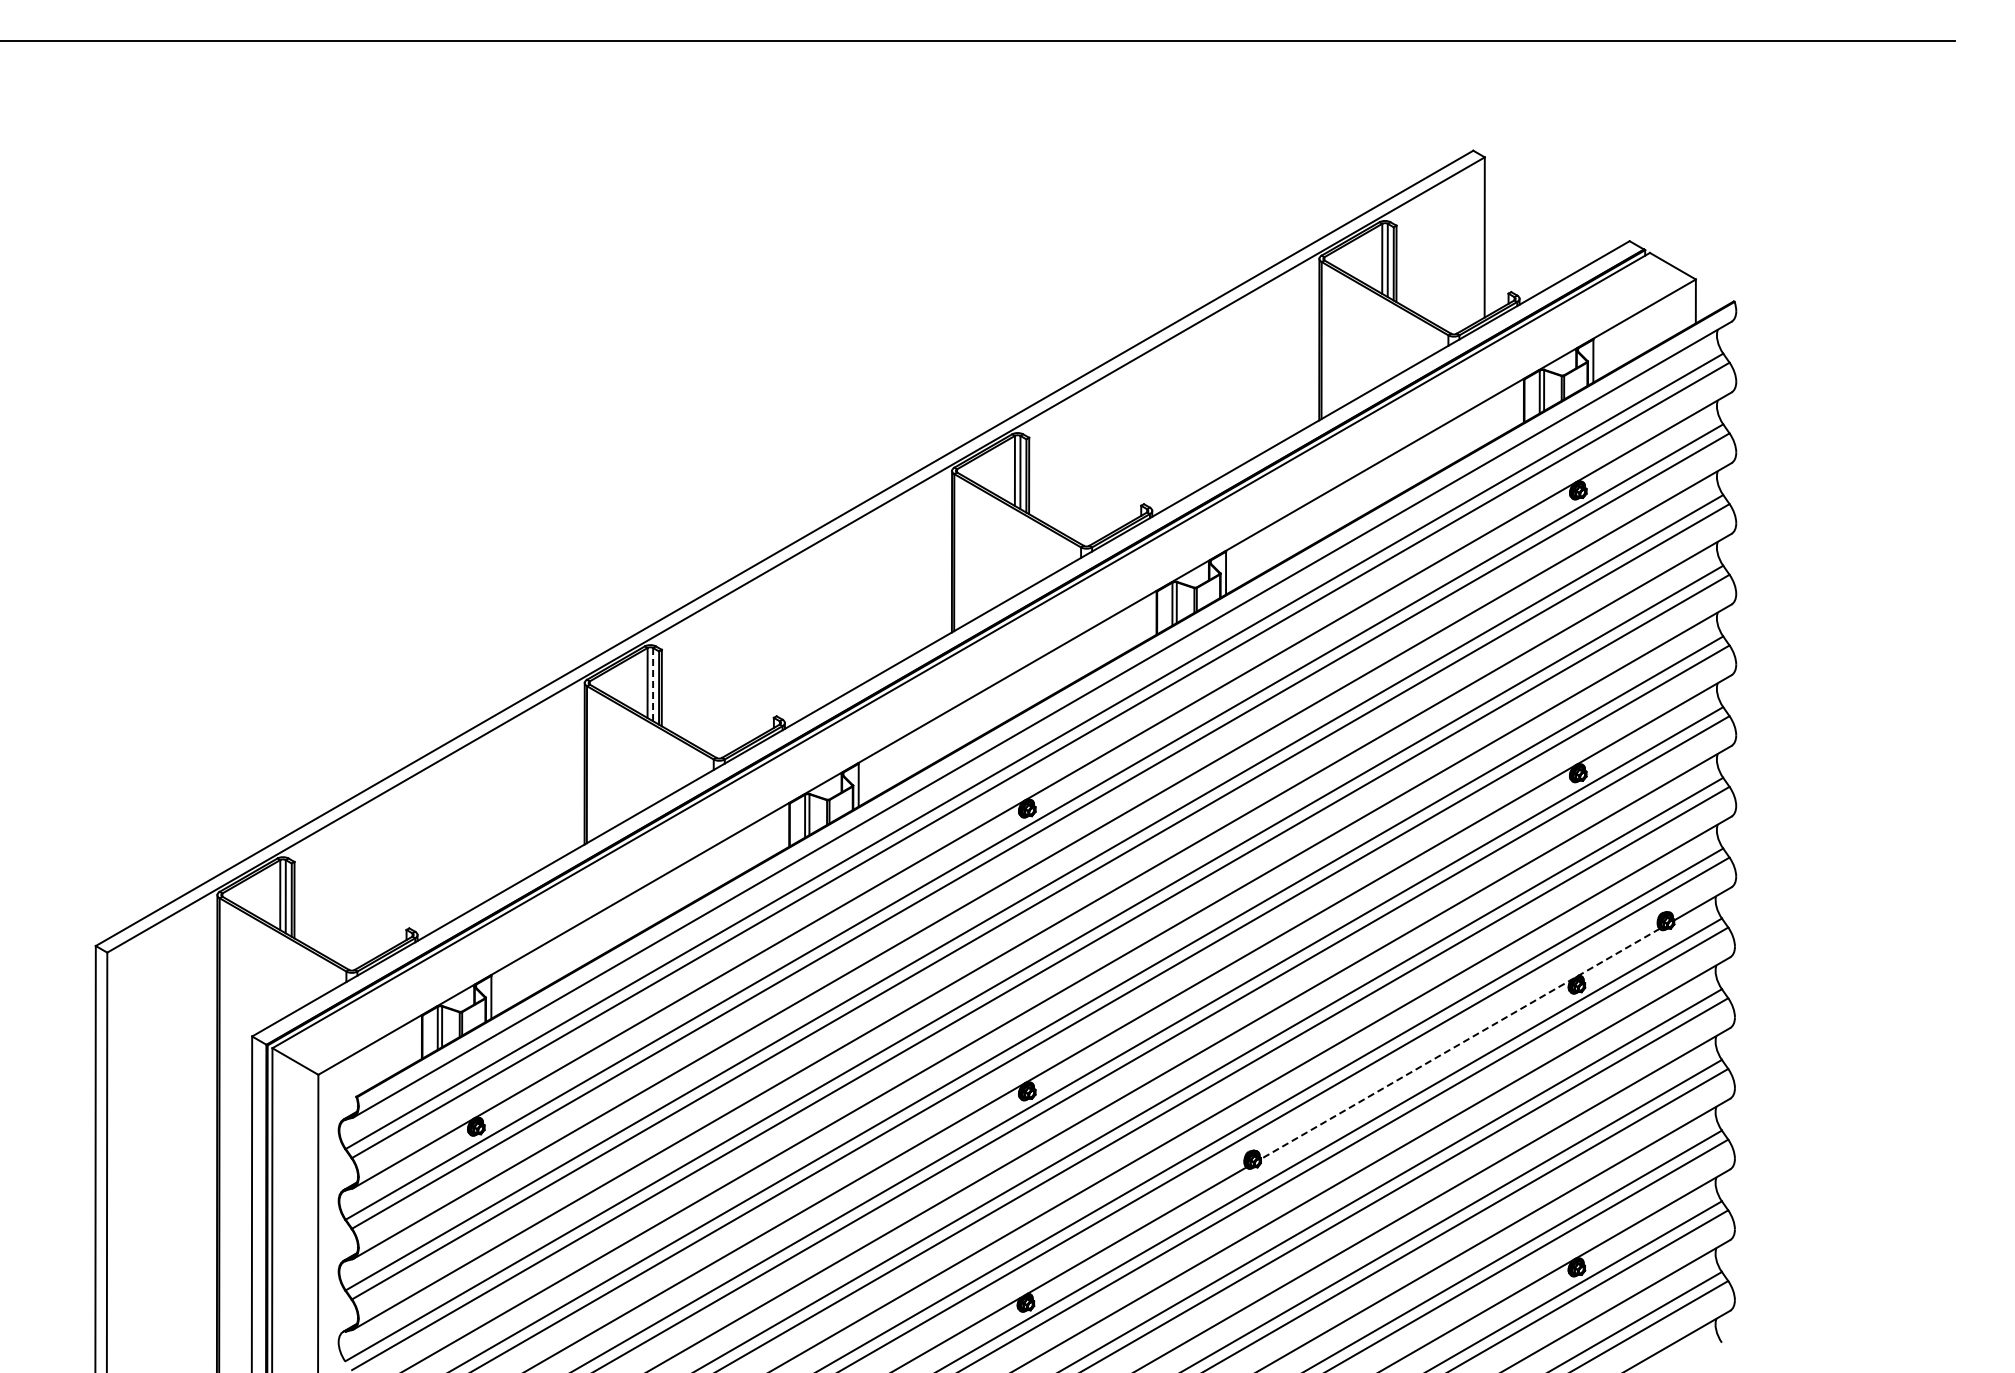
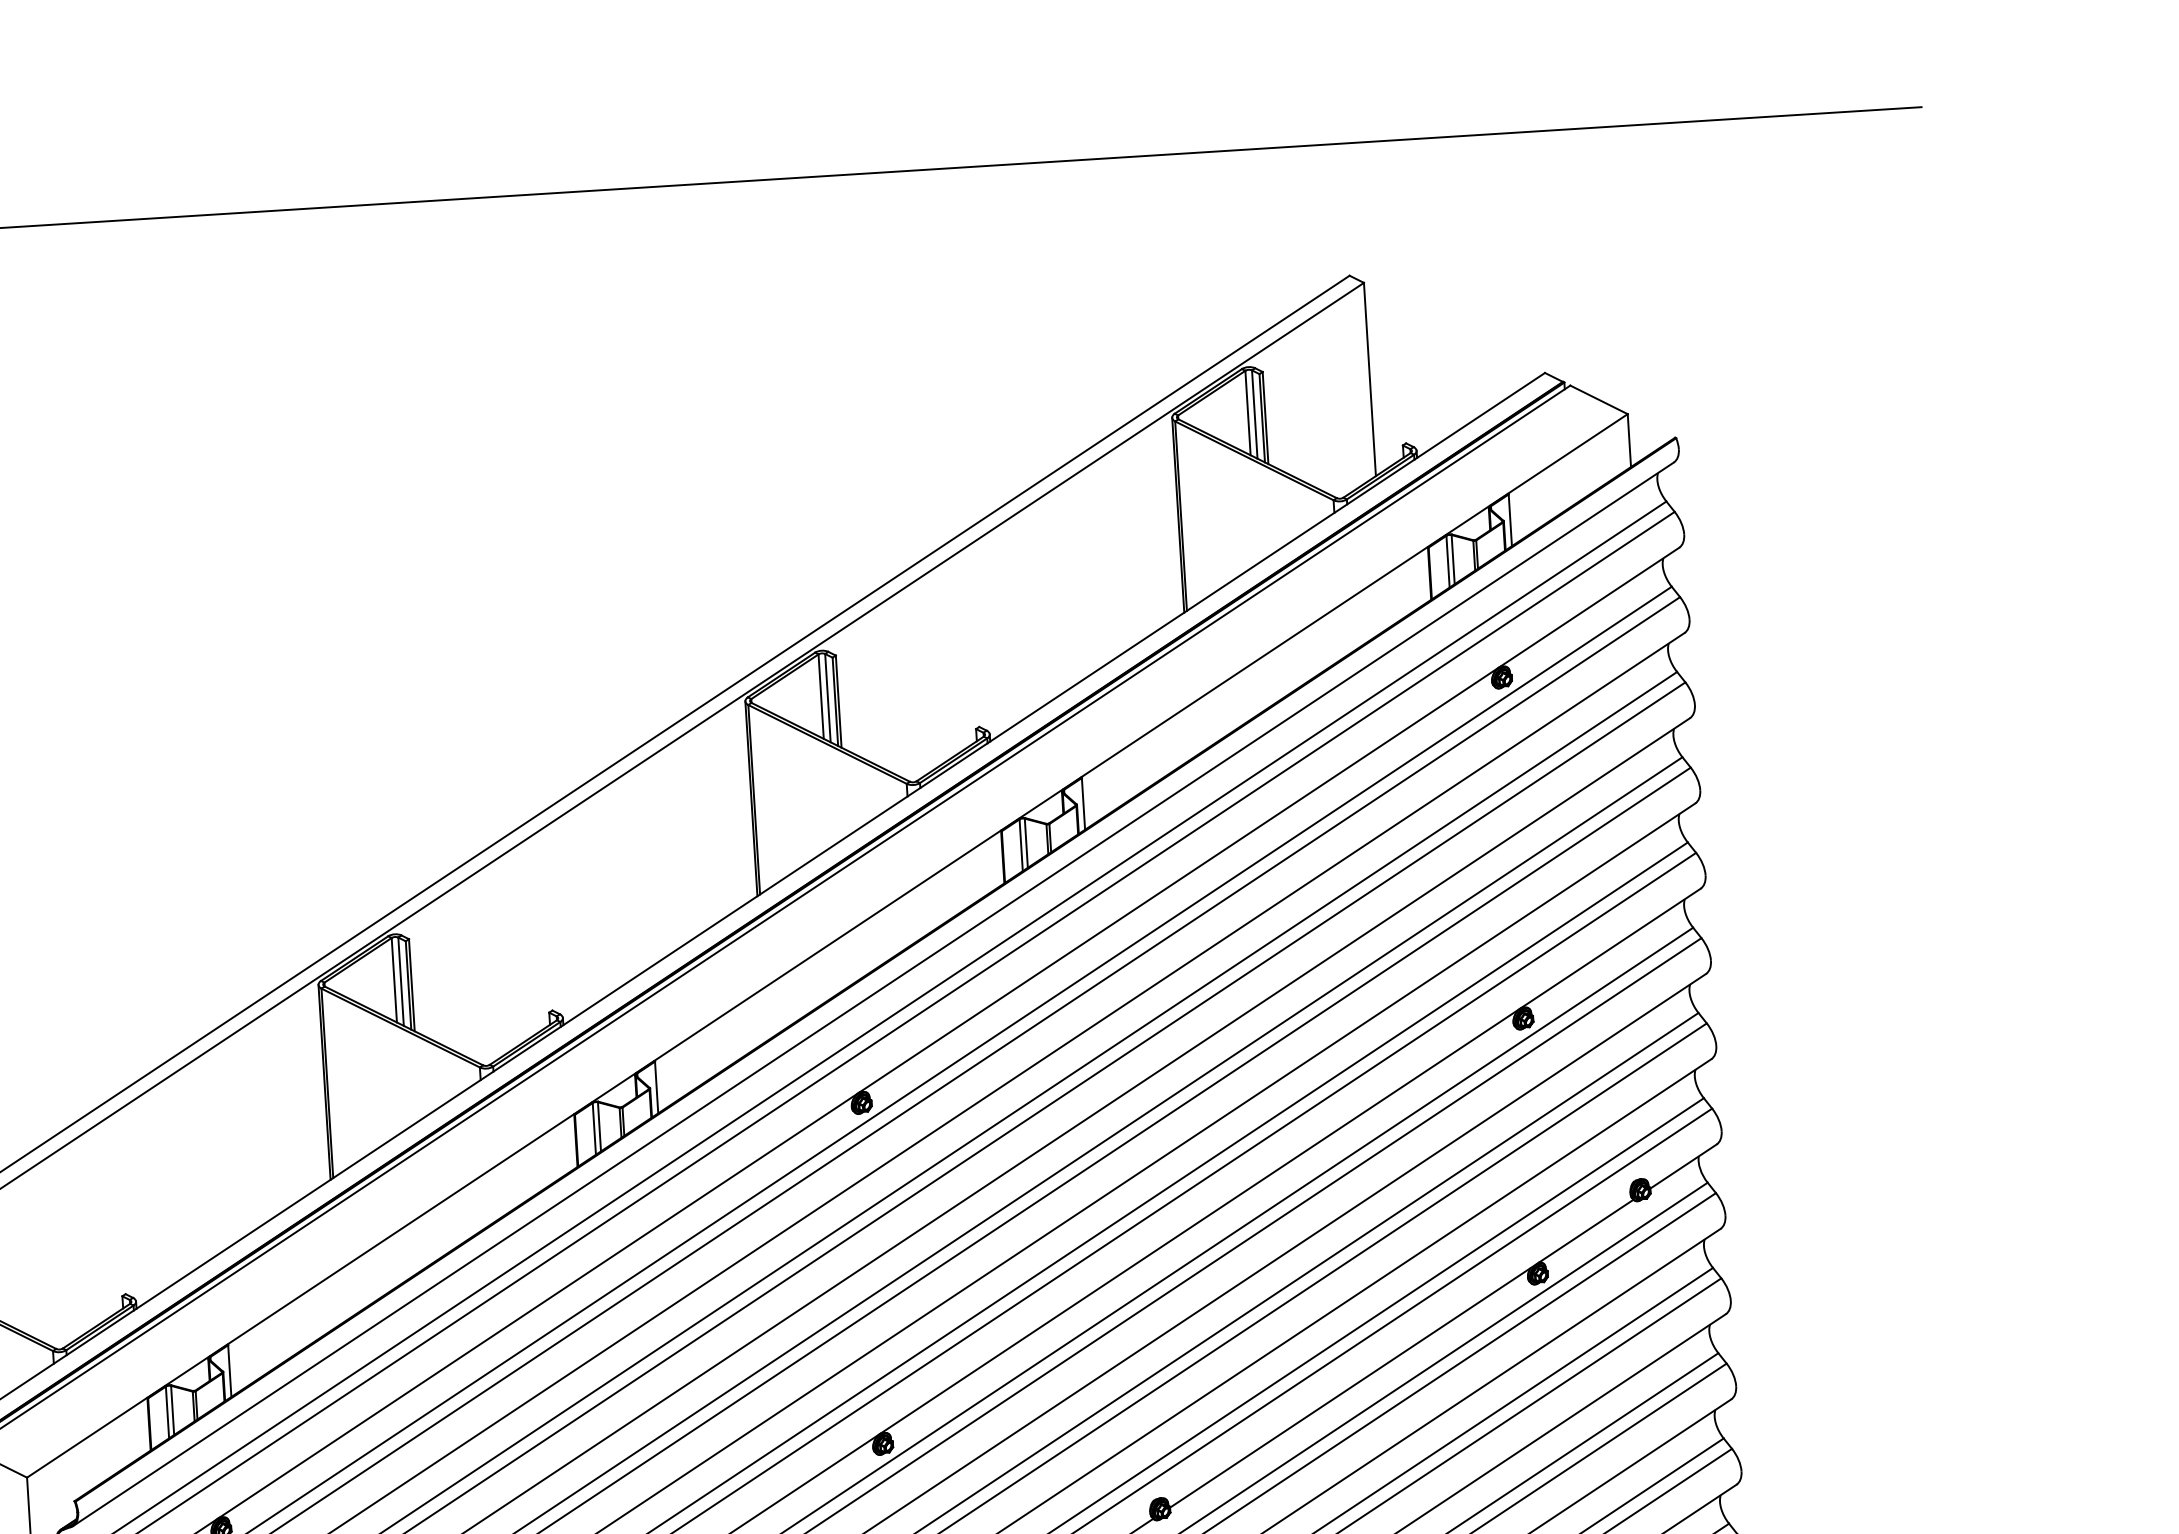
line: (653, 684) -> (401, 981), dashed -> solid
line: (1460, 1044) -> (1401, 1354), dashed -> solid

